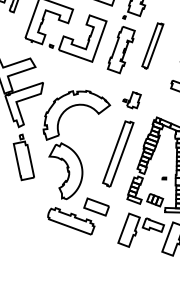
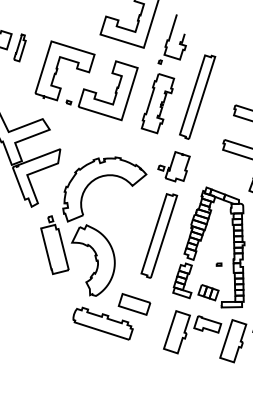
part: (152, 45) -> (197, 96), size x1.43
part: (131, 99) -> (173, 166), size x1.43
part: (23, 156) -> (54, 244), moved

